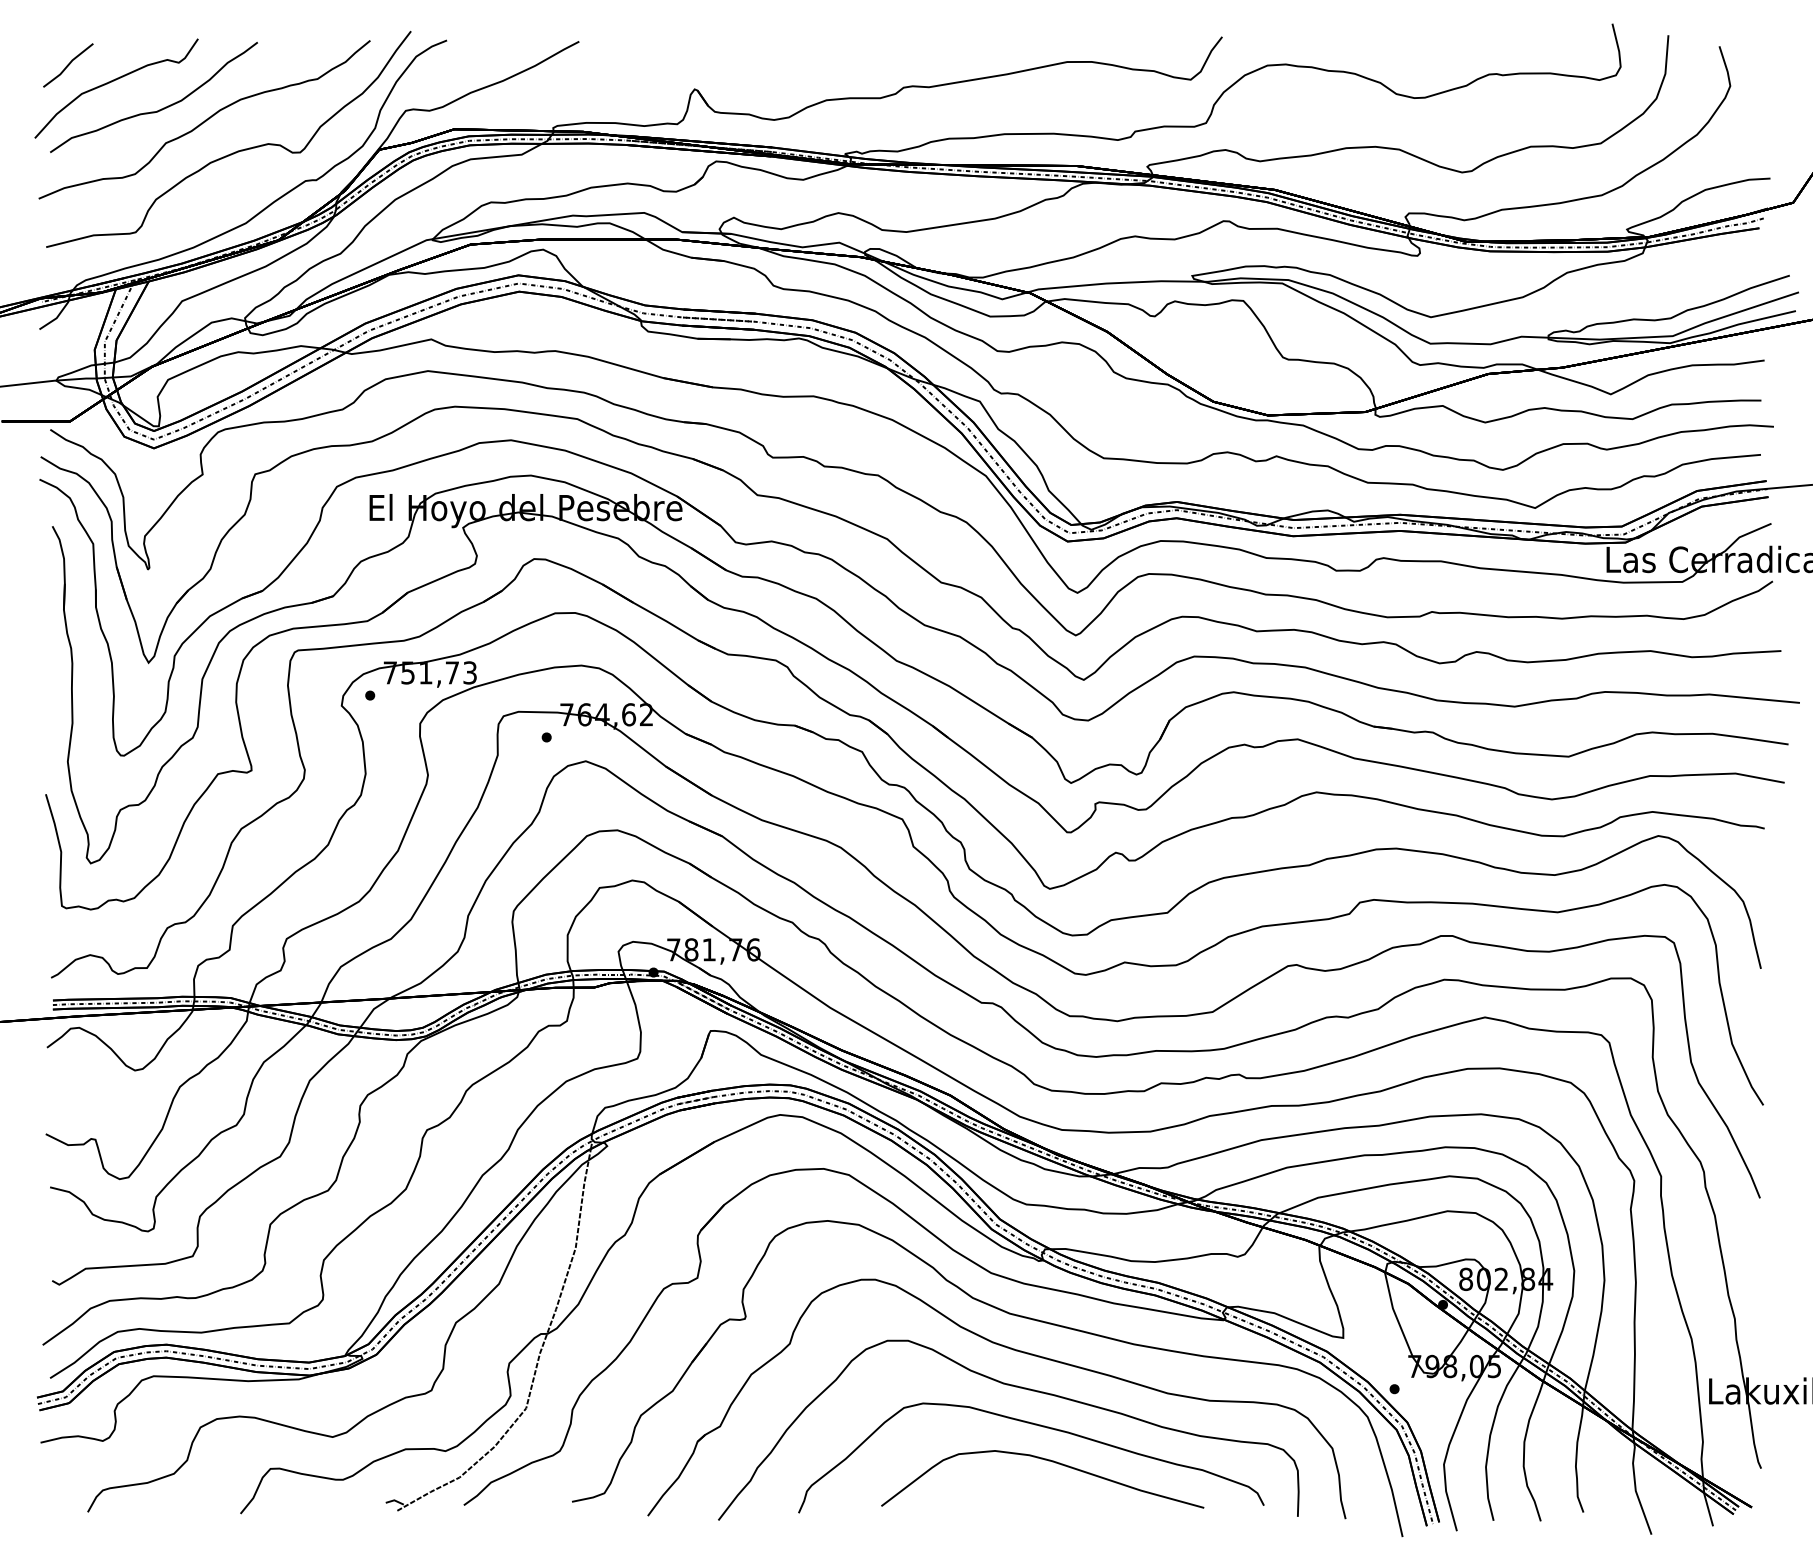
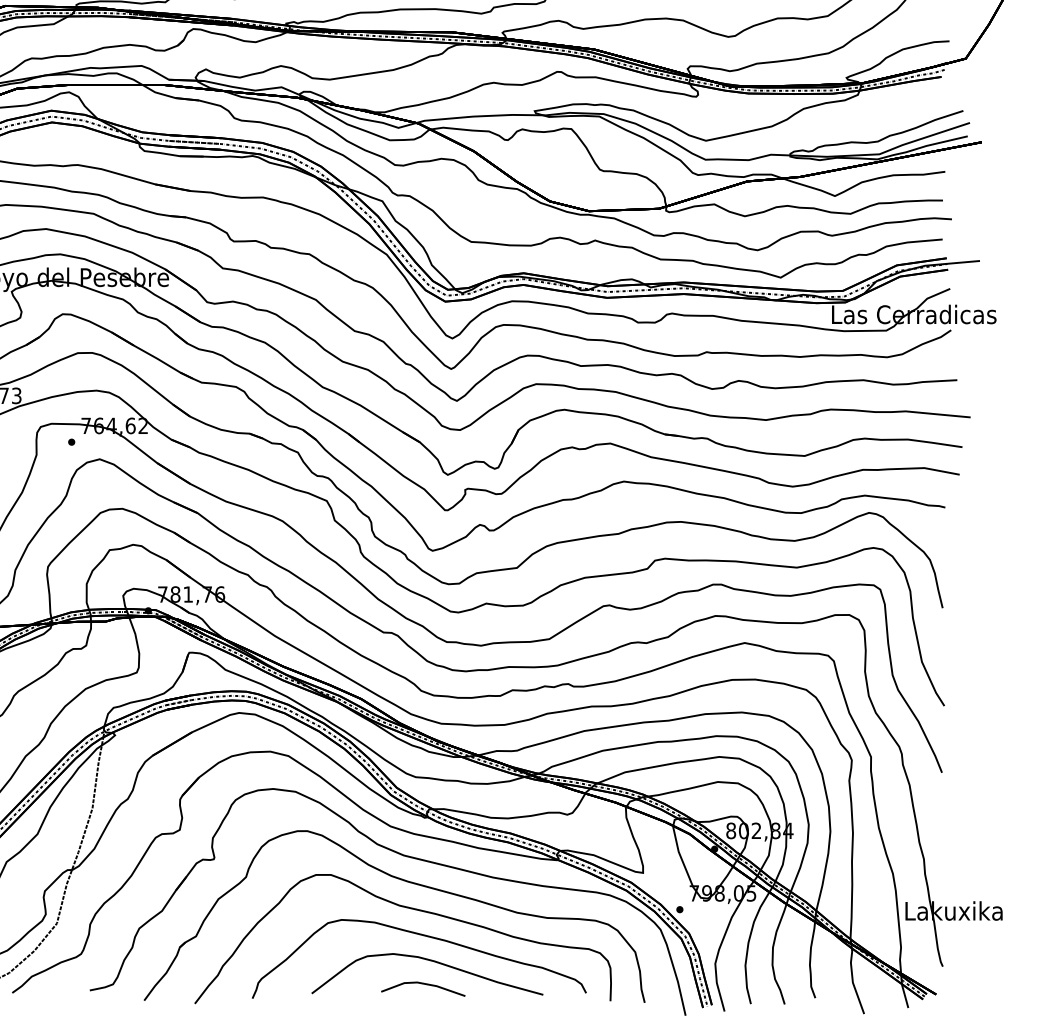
line: (1036, 1493) -> (423, 984), added

